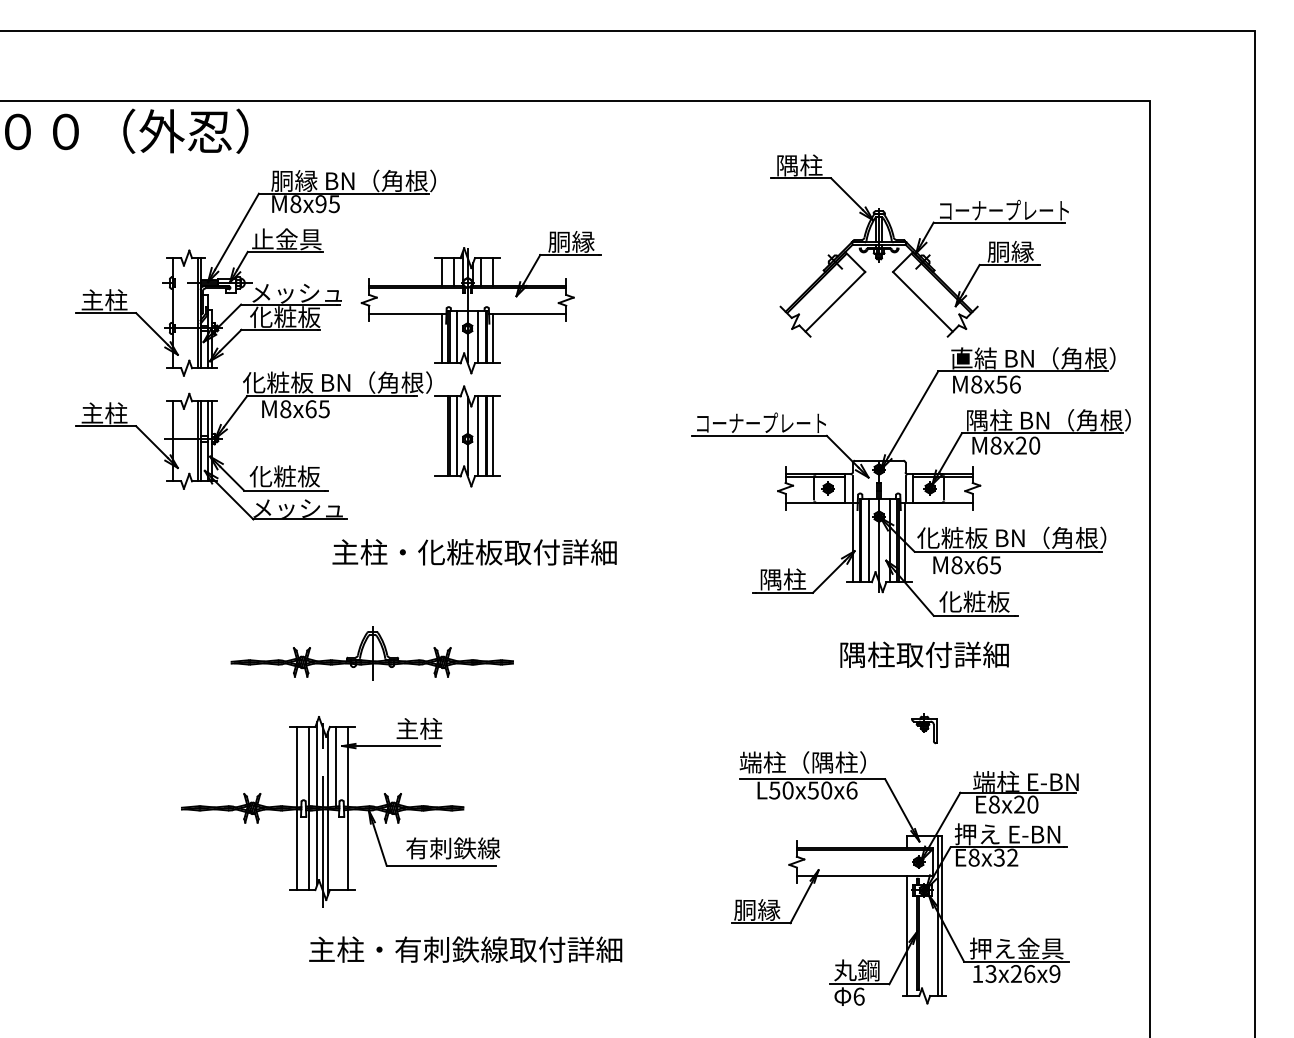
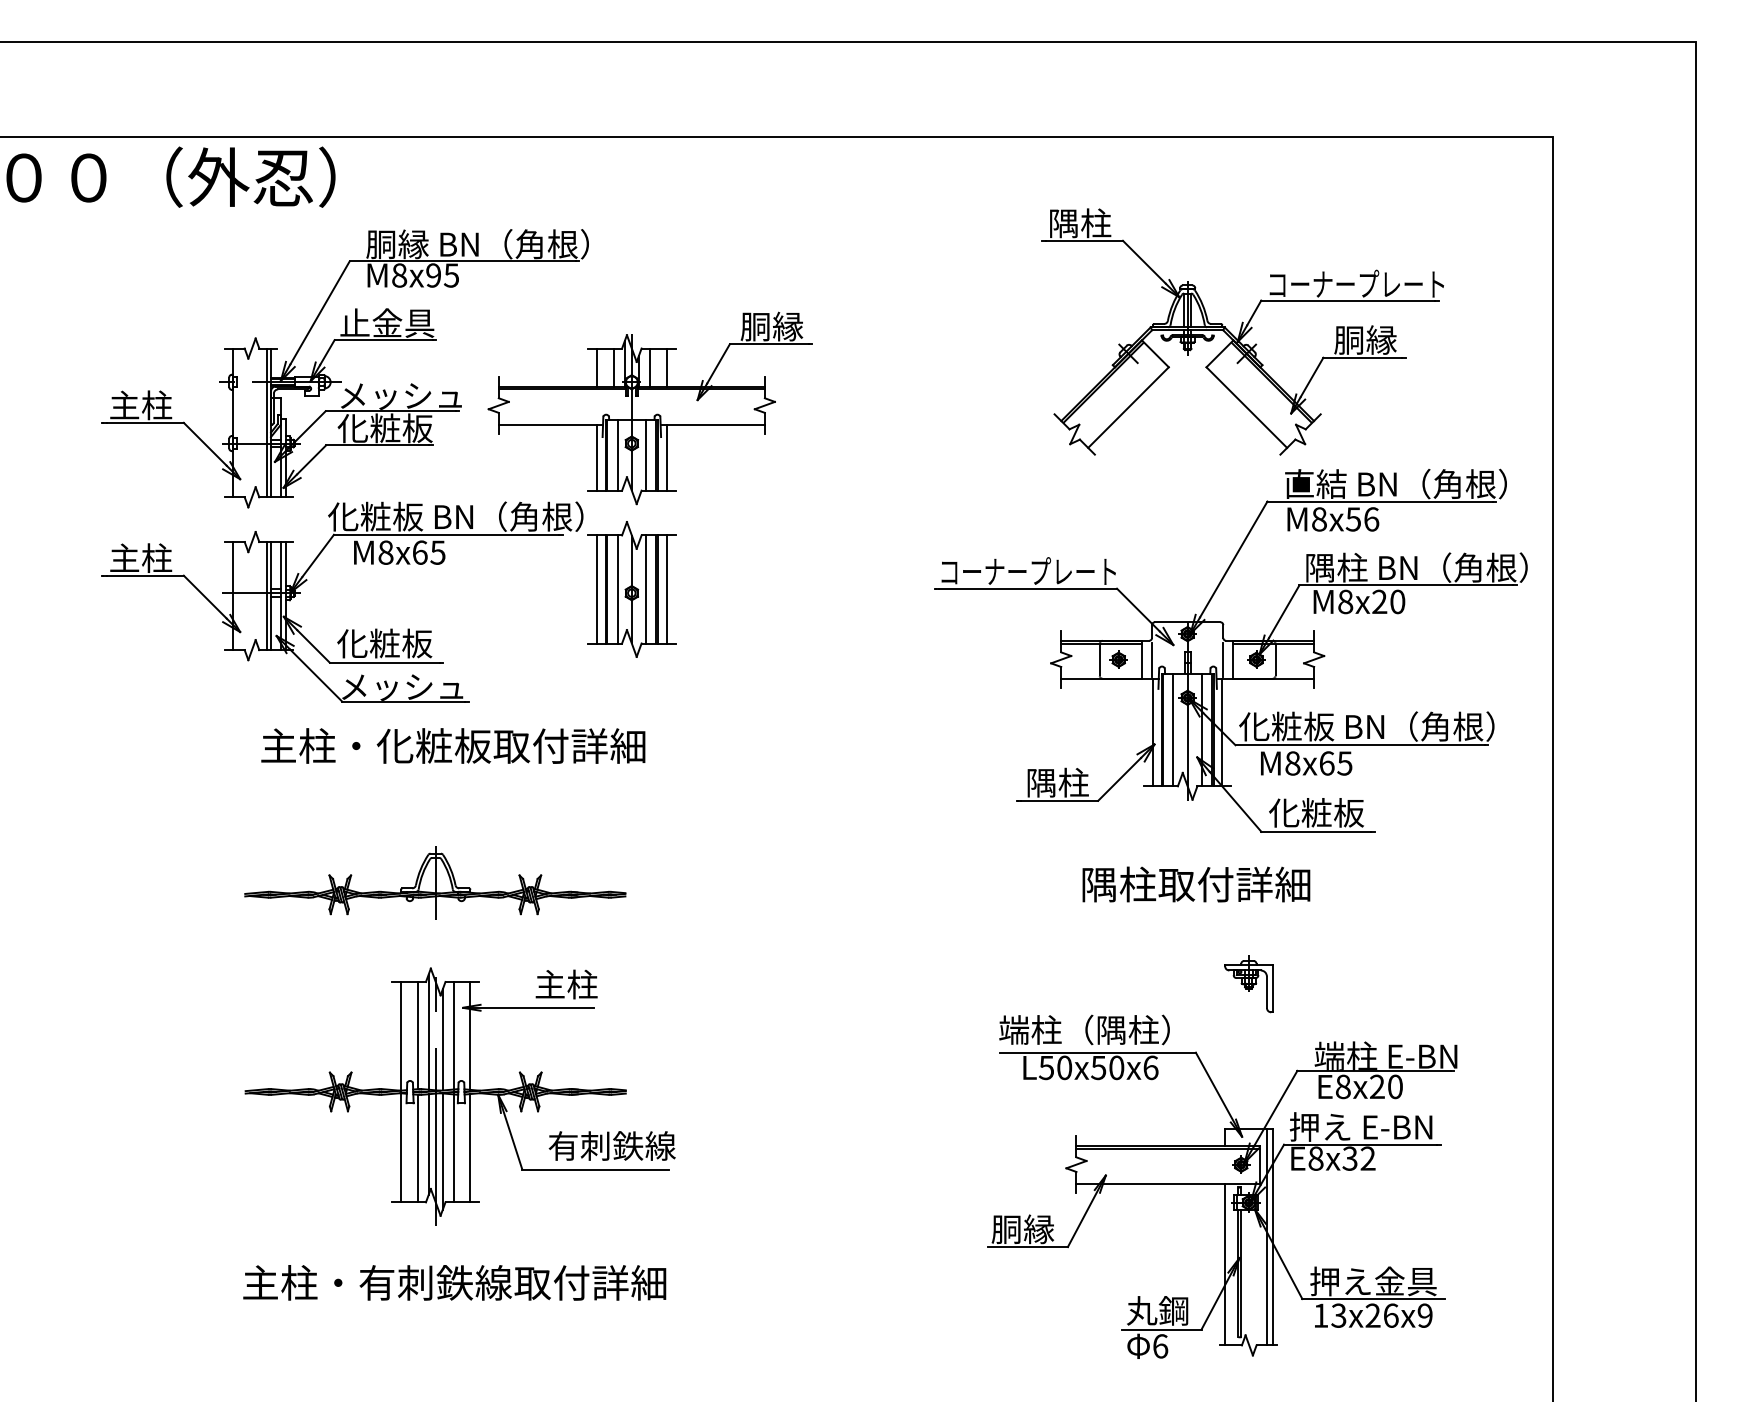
line: (442, 436) -> (597, 589), added
text: (474, 552) -> (453, 746), moved
part: (371, 653) -> (434, 882), moved
text: (924, 654) -> (1196, 884), moved
part: (924, 728) -> (1248, 984), size x1.43
line: (335, 850) -> (453, 1148), added
text: (465, 949) -> (454, 1282), moved

